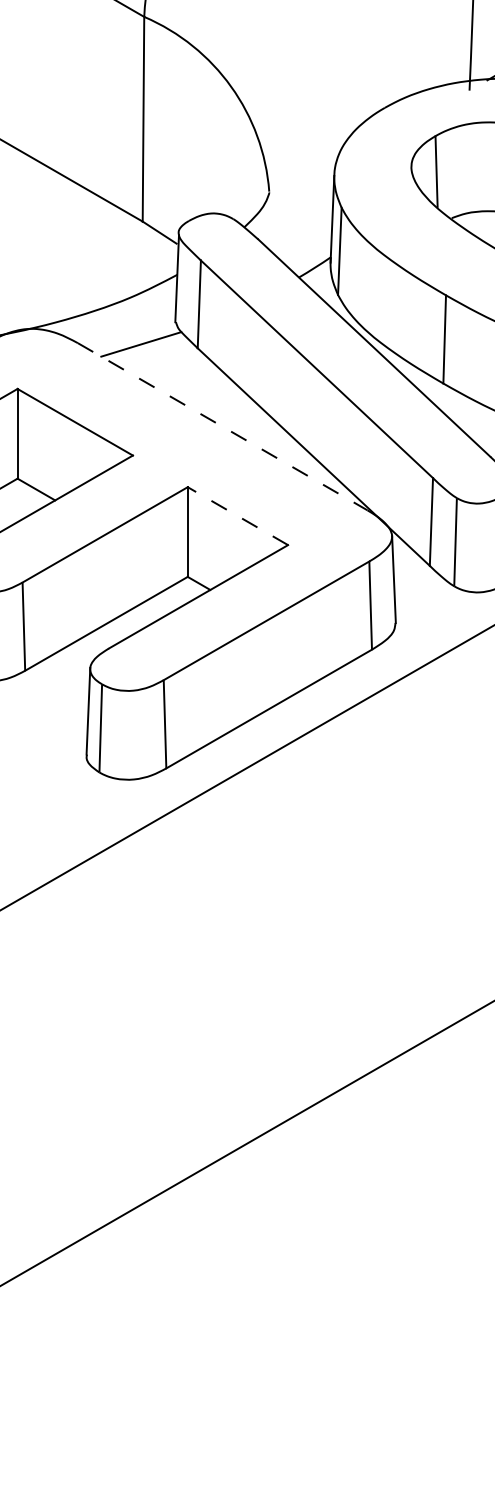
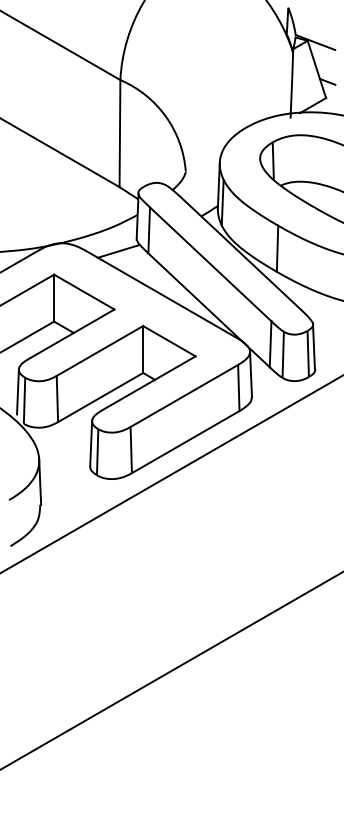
line: (222, 426) -> (161, 294), dashed -> solid
line: (236, 514) -> (168, 340), dashed -> solid

